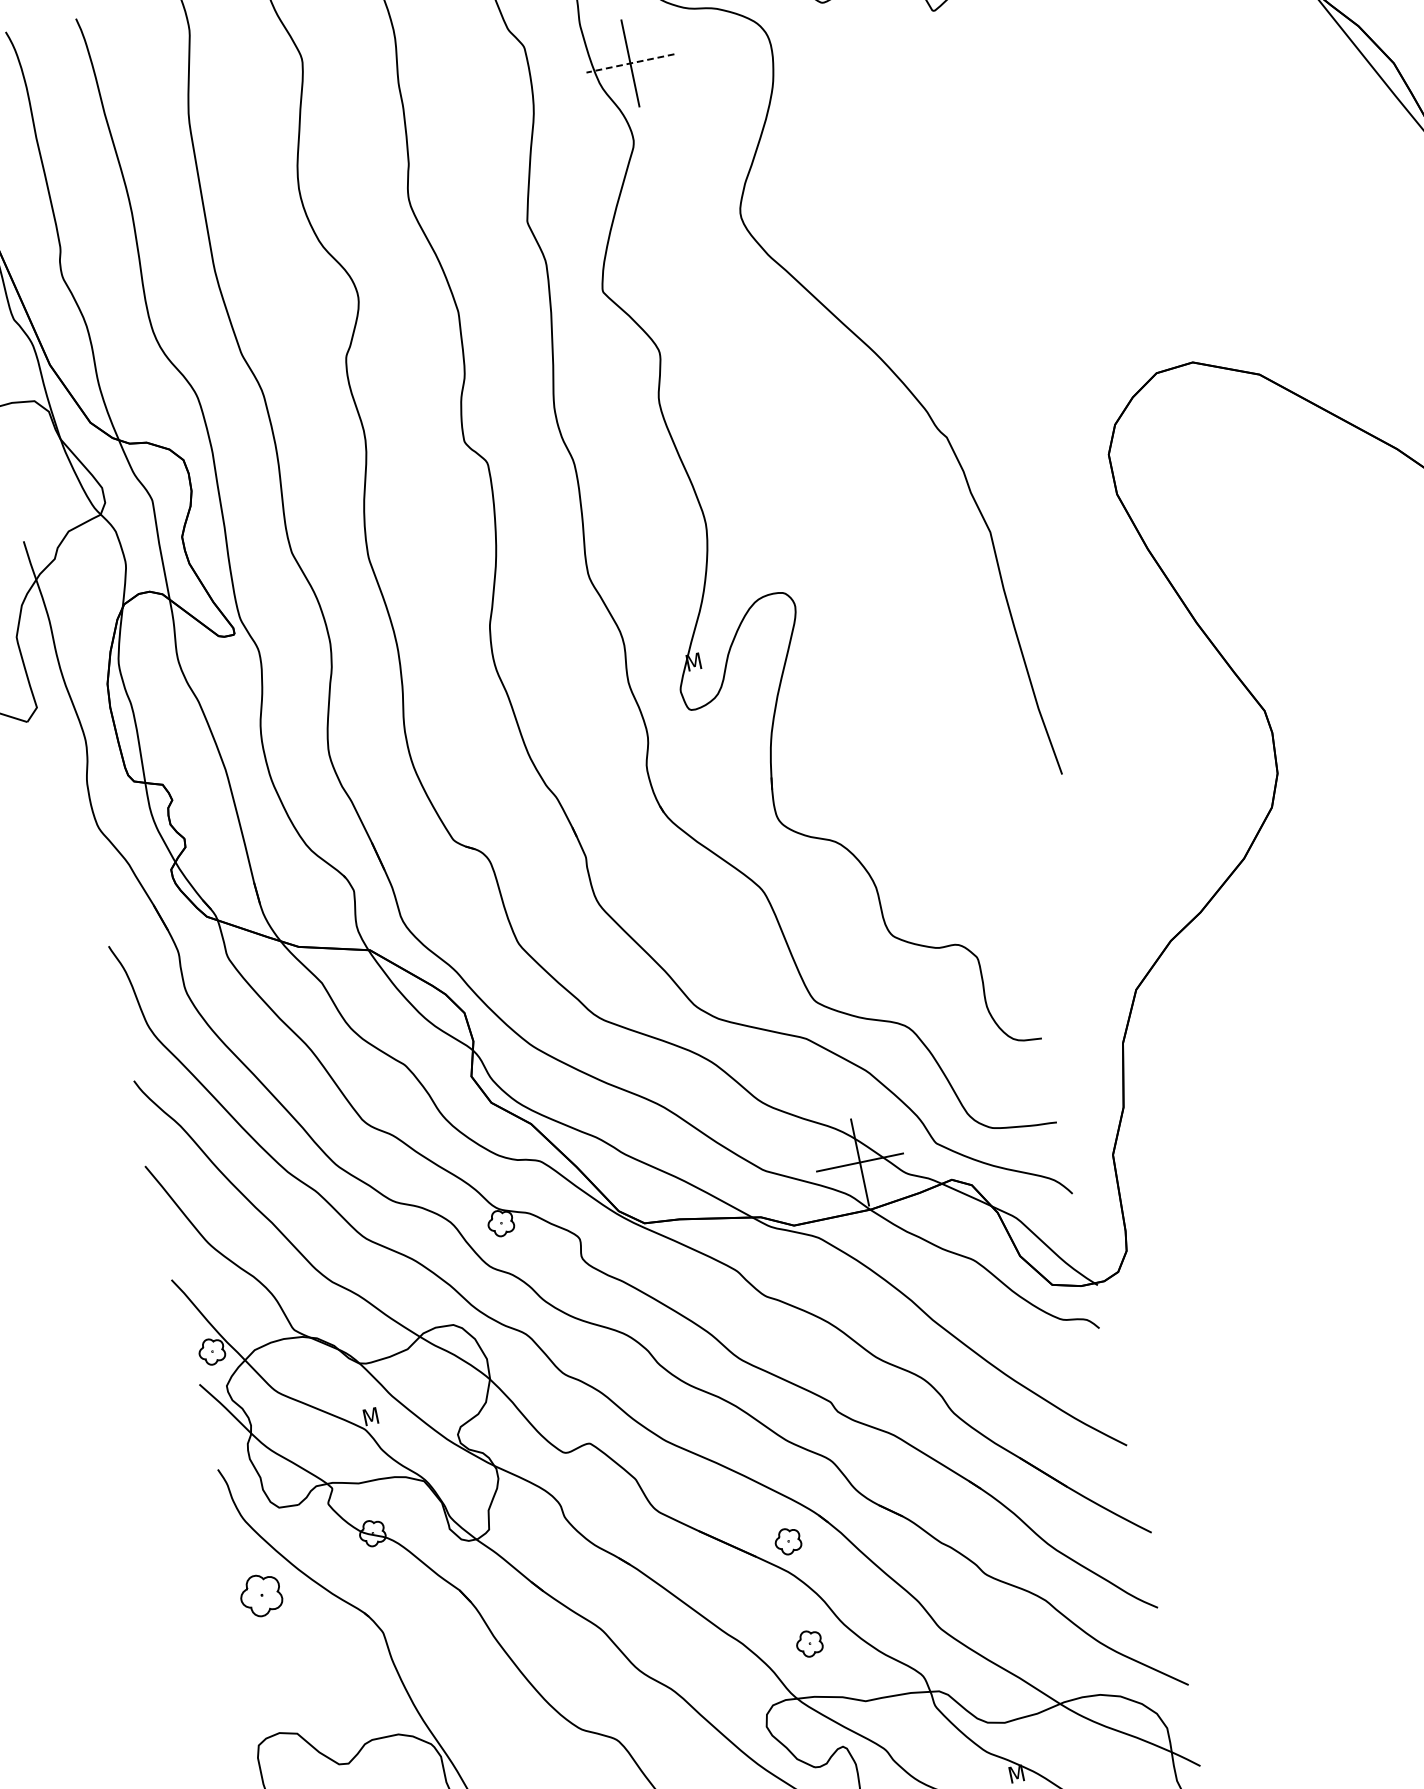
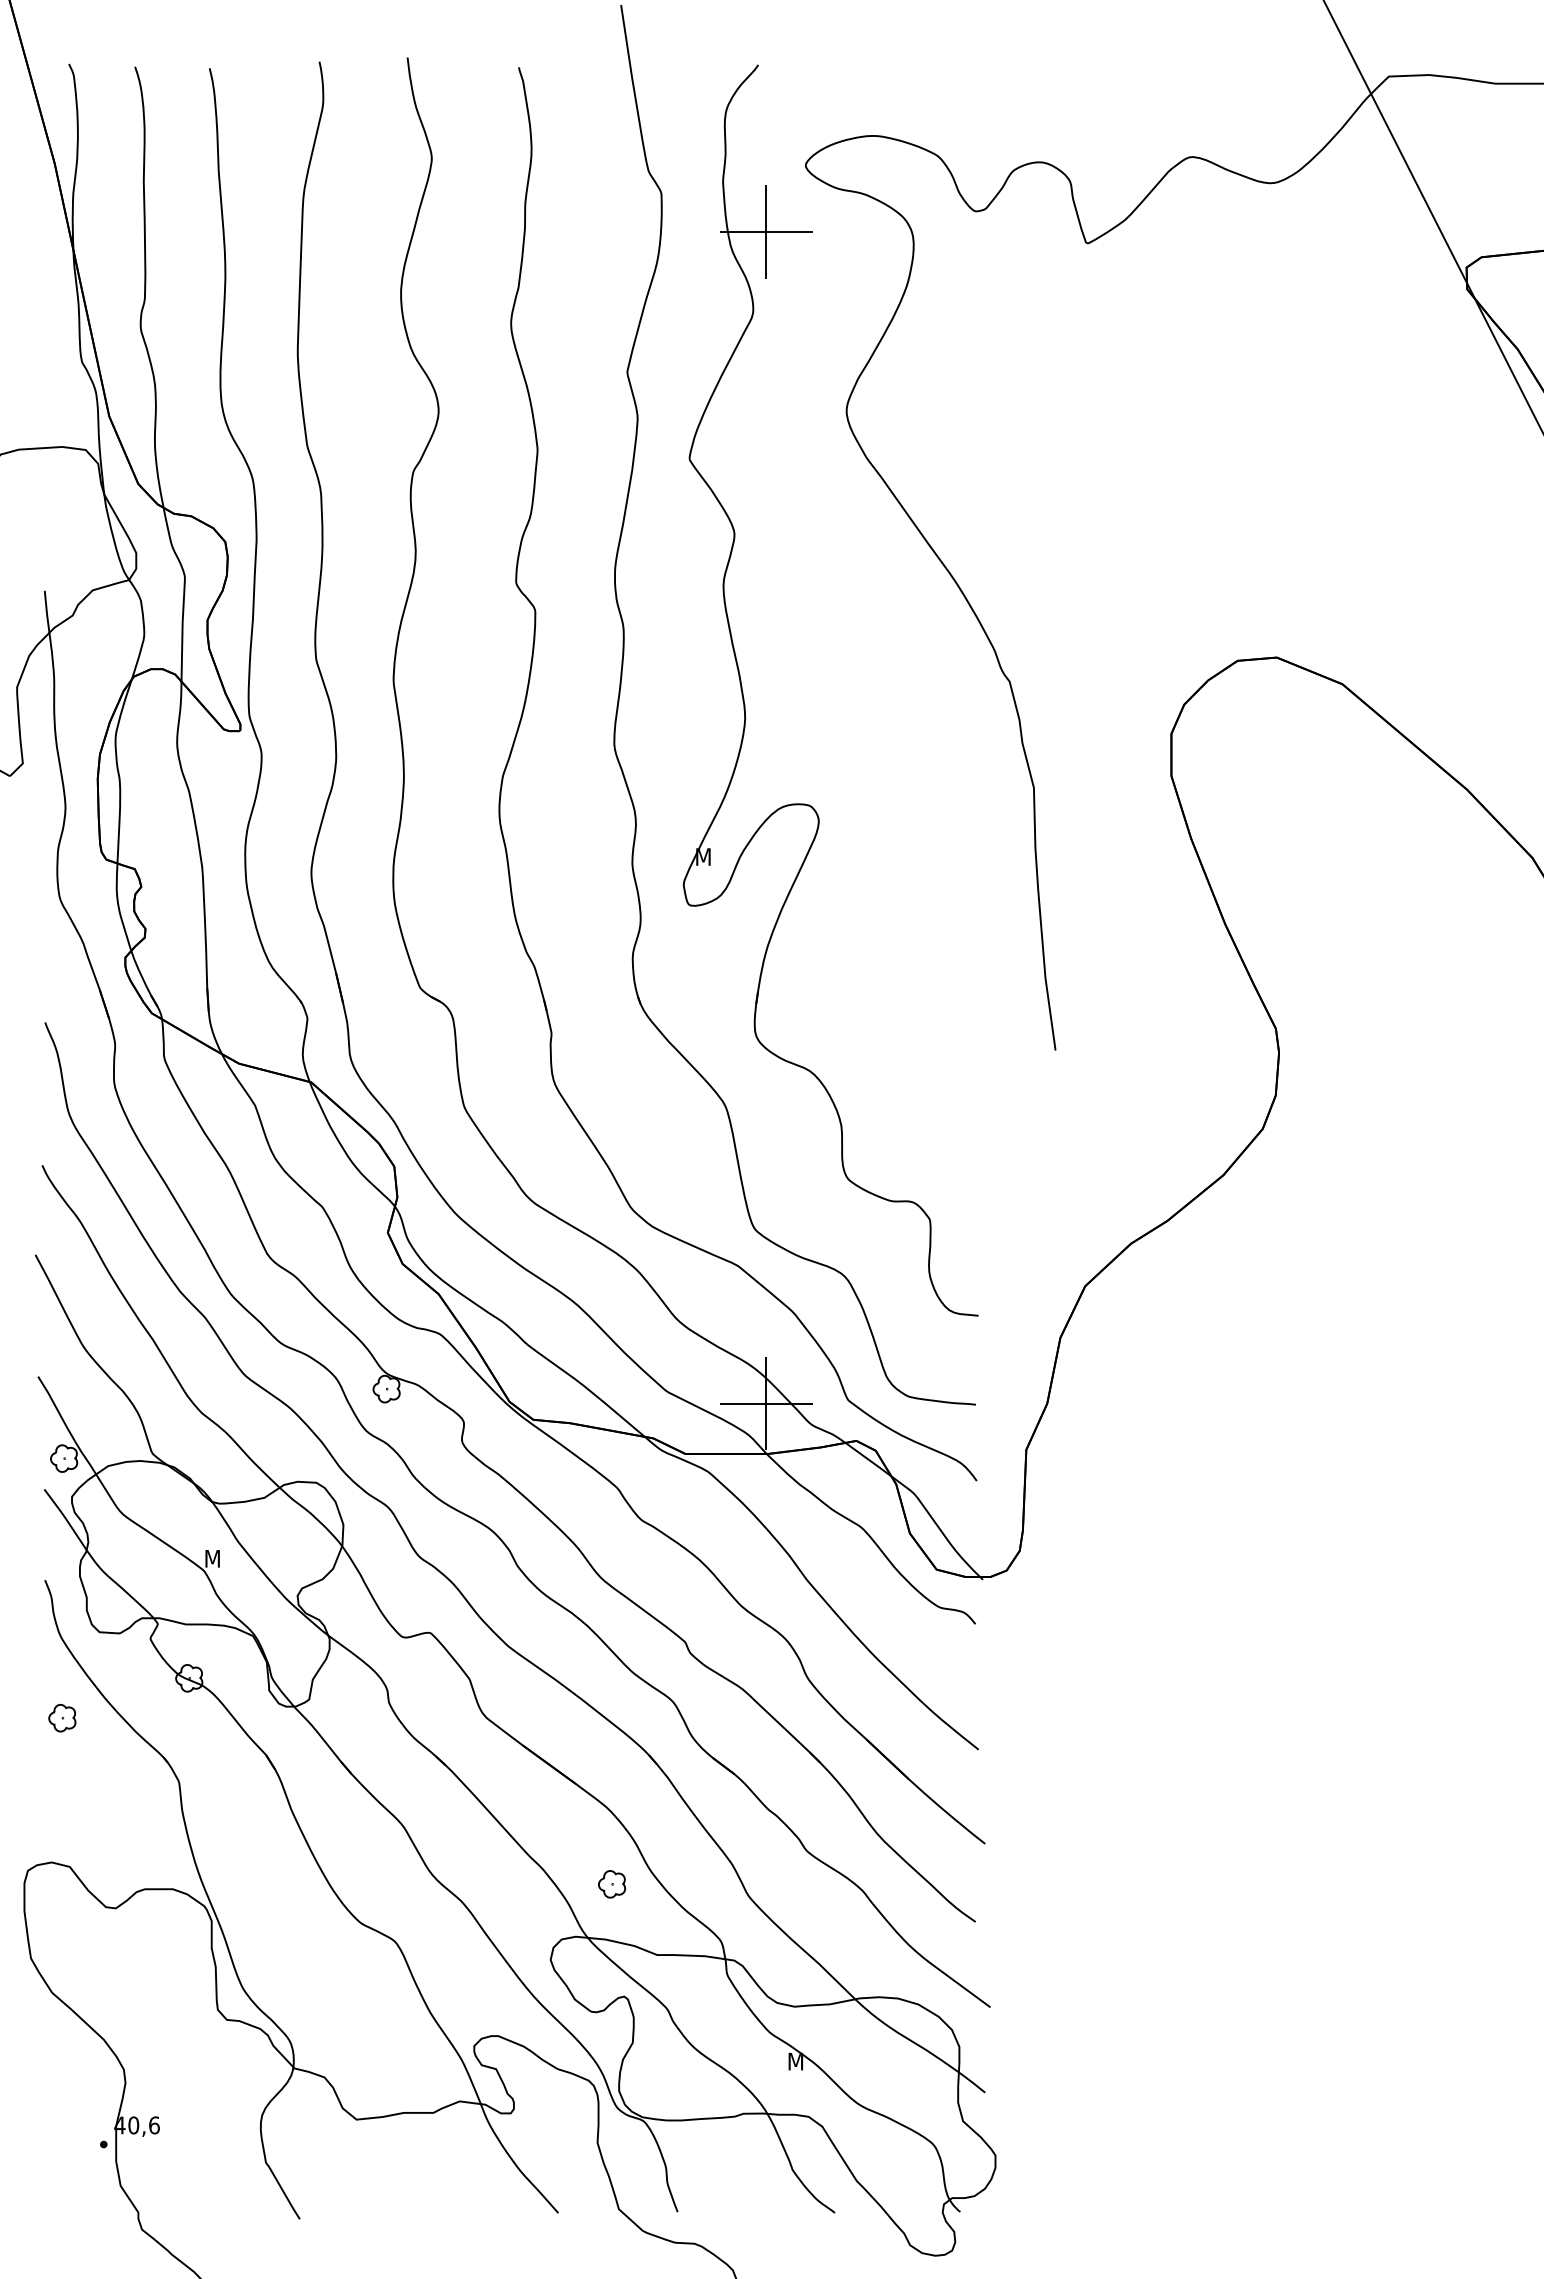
line: (630, 63) -> (766, 232), dashed -> solid
part: (788, 1541) -> (612, 1775), removed
part: (261, 1595) -> (62, 1718), size x0.62

